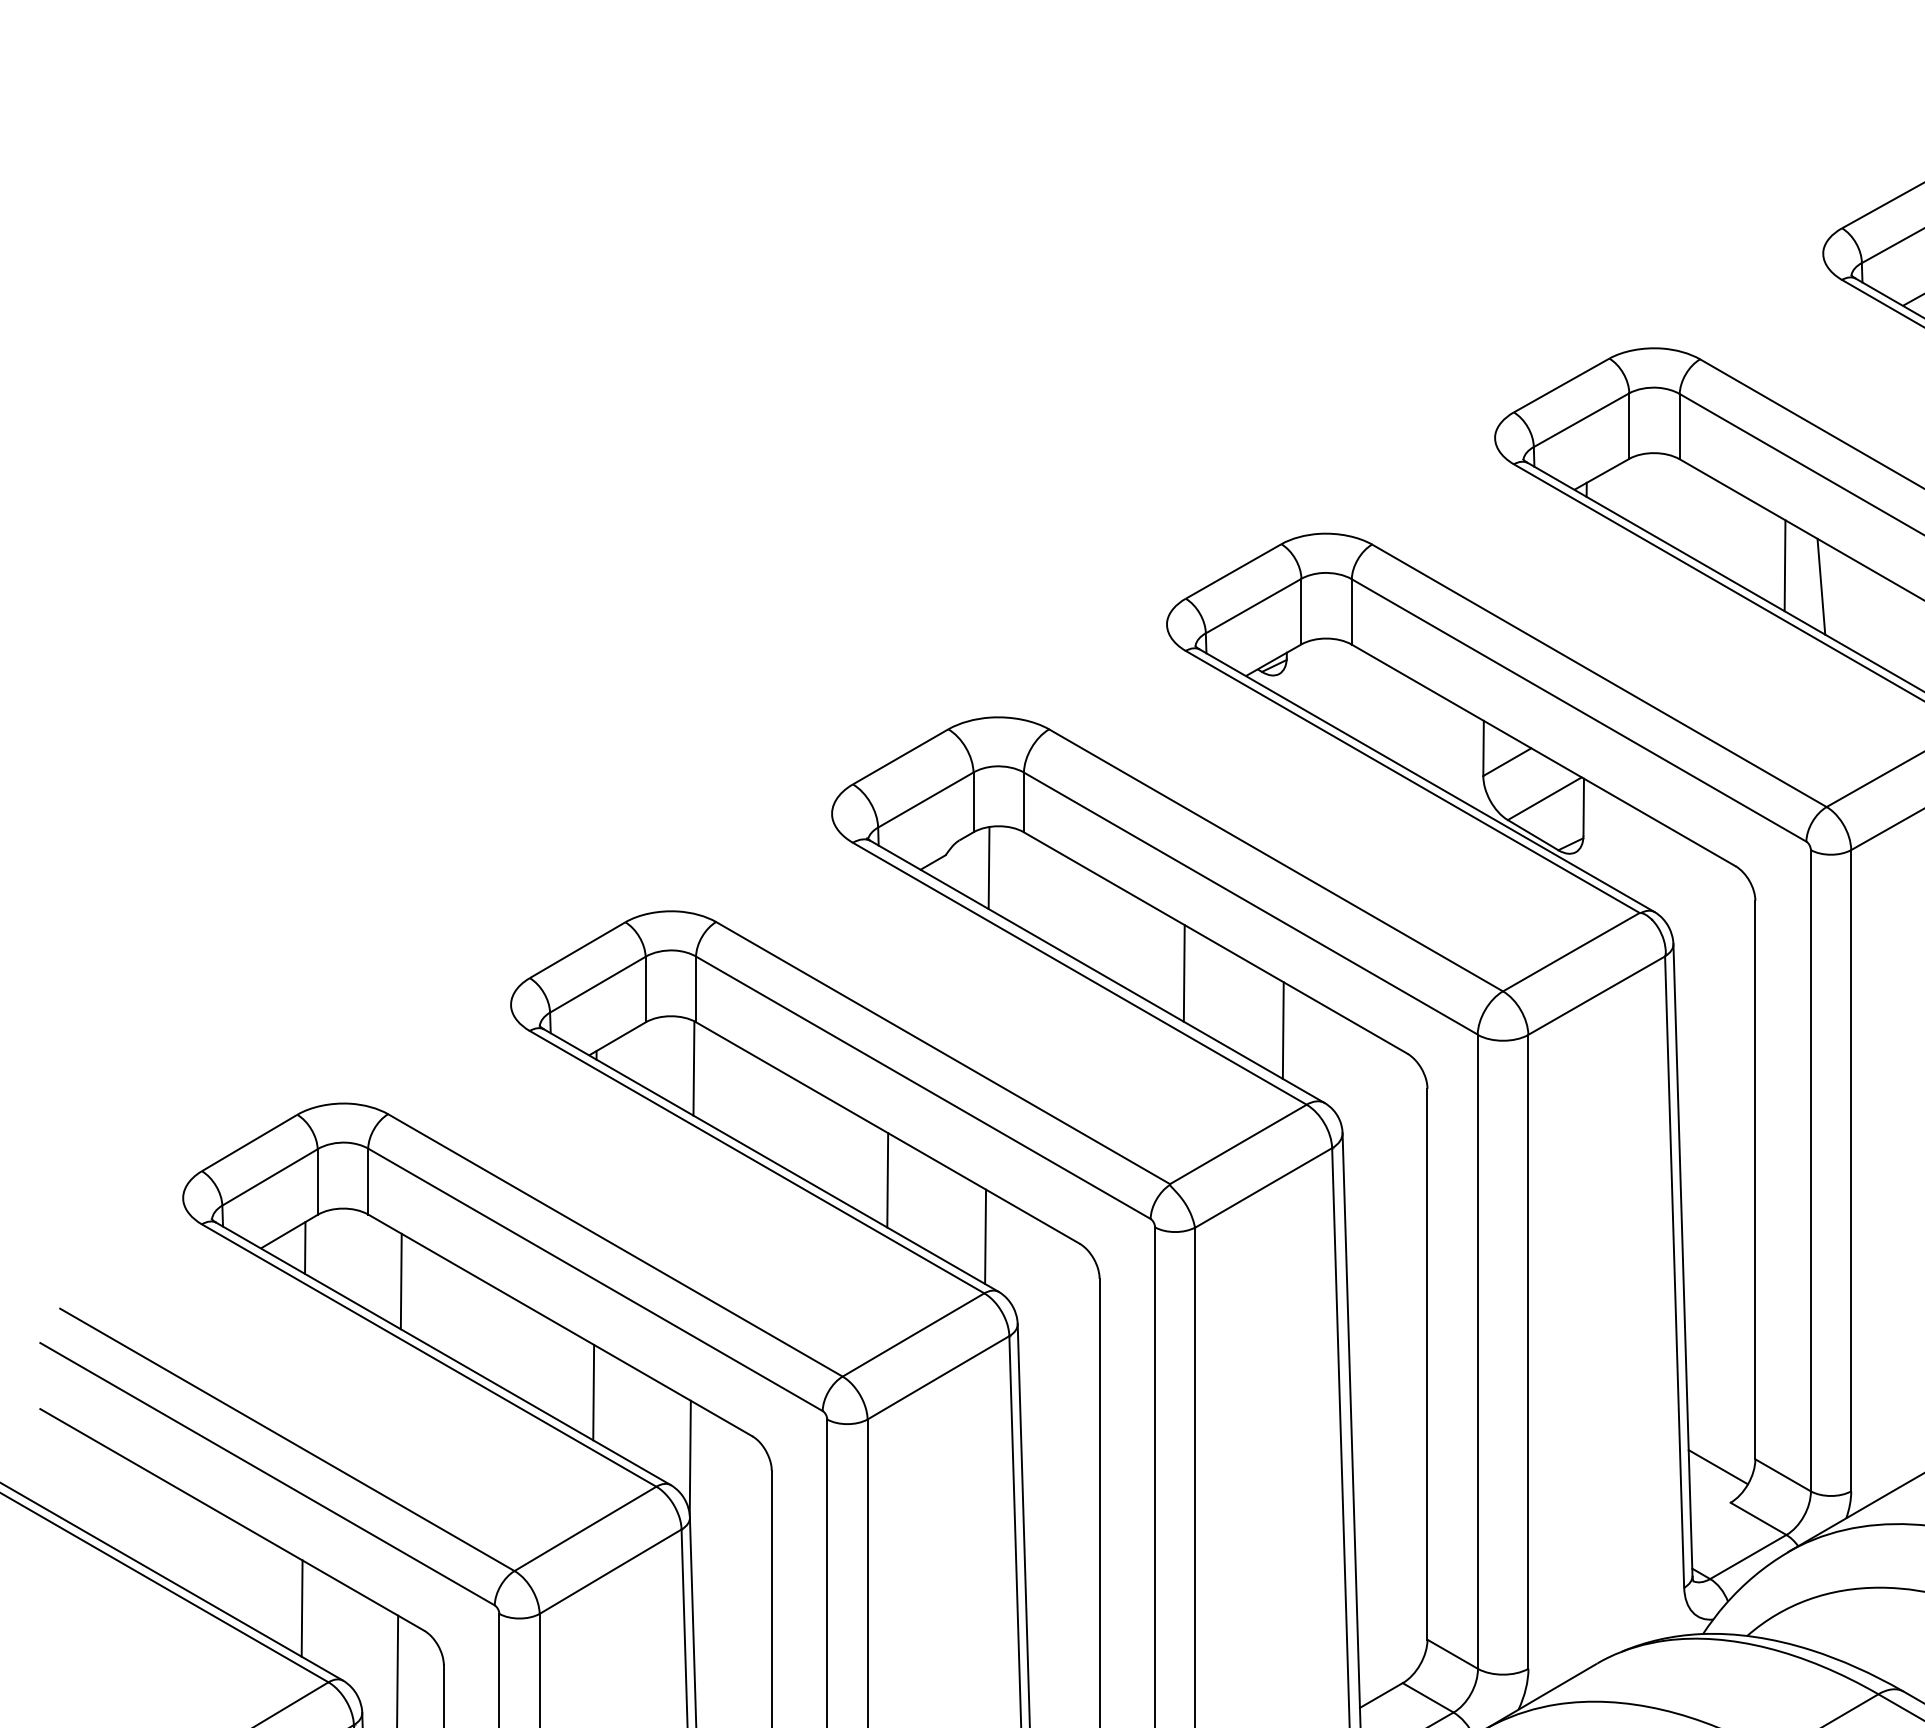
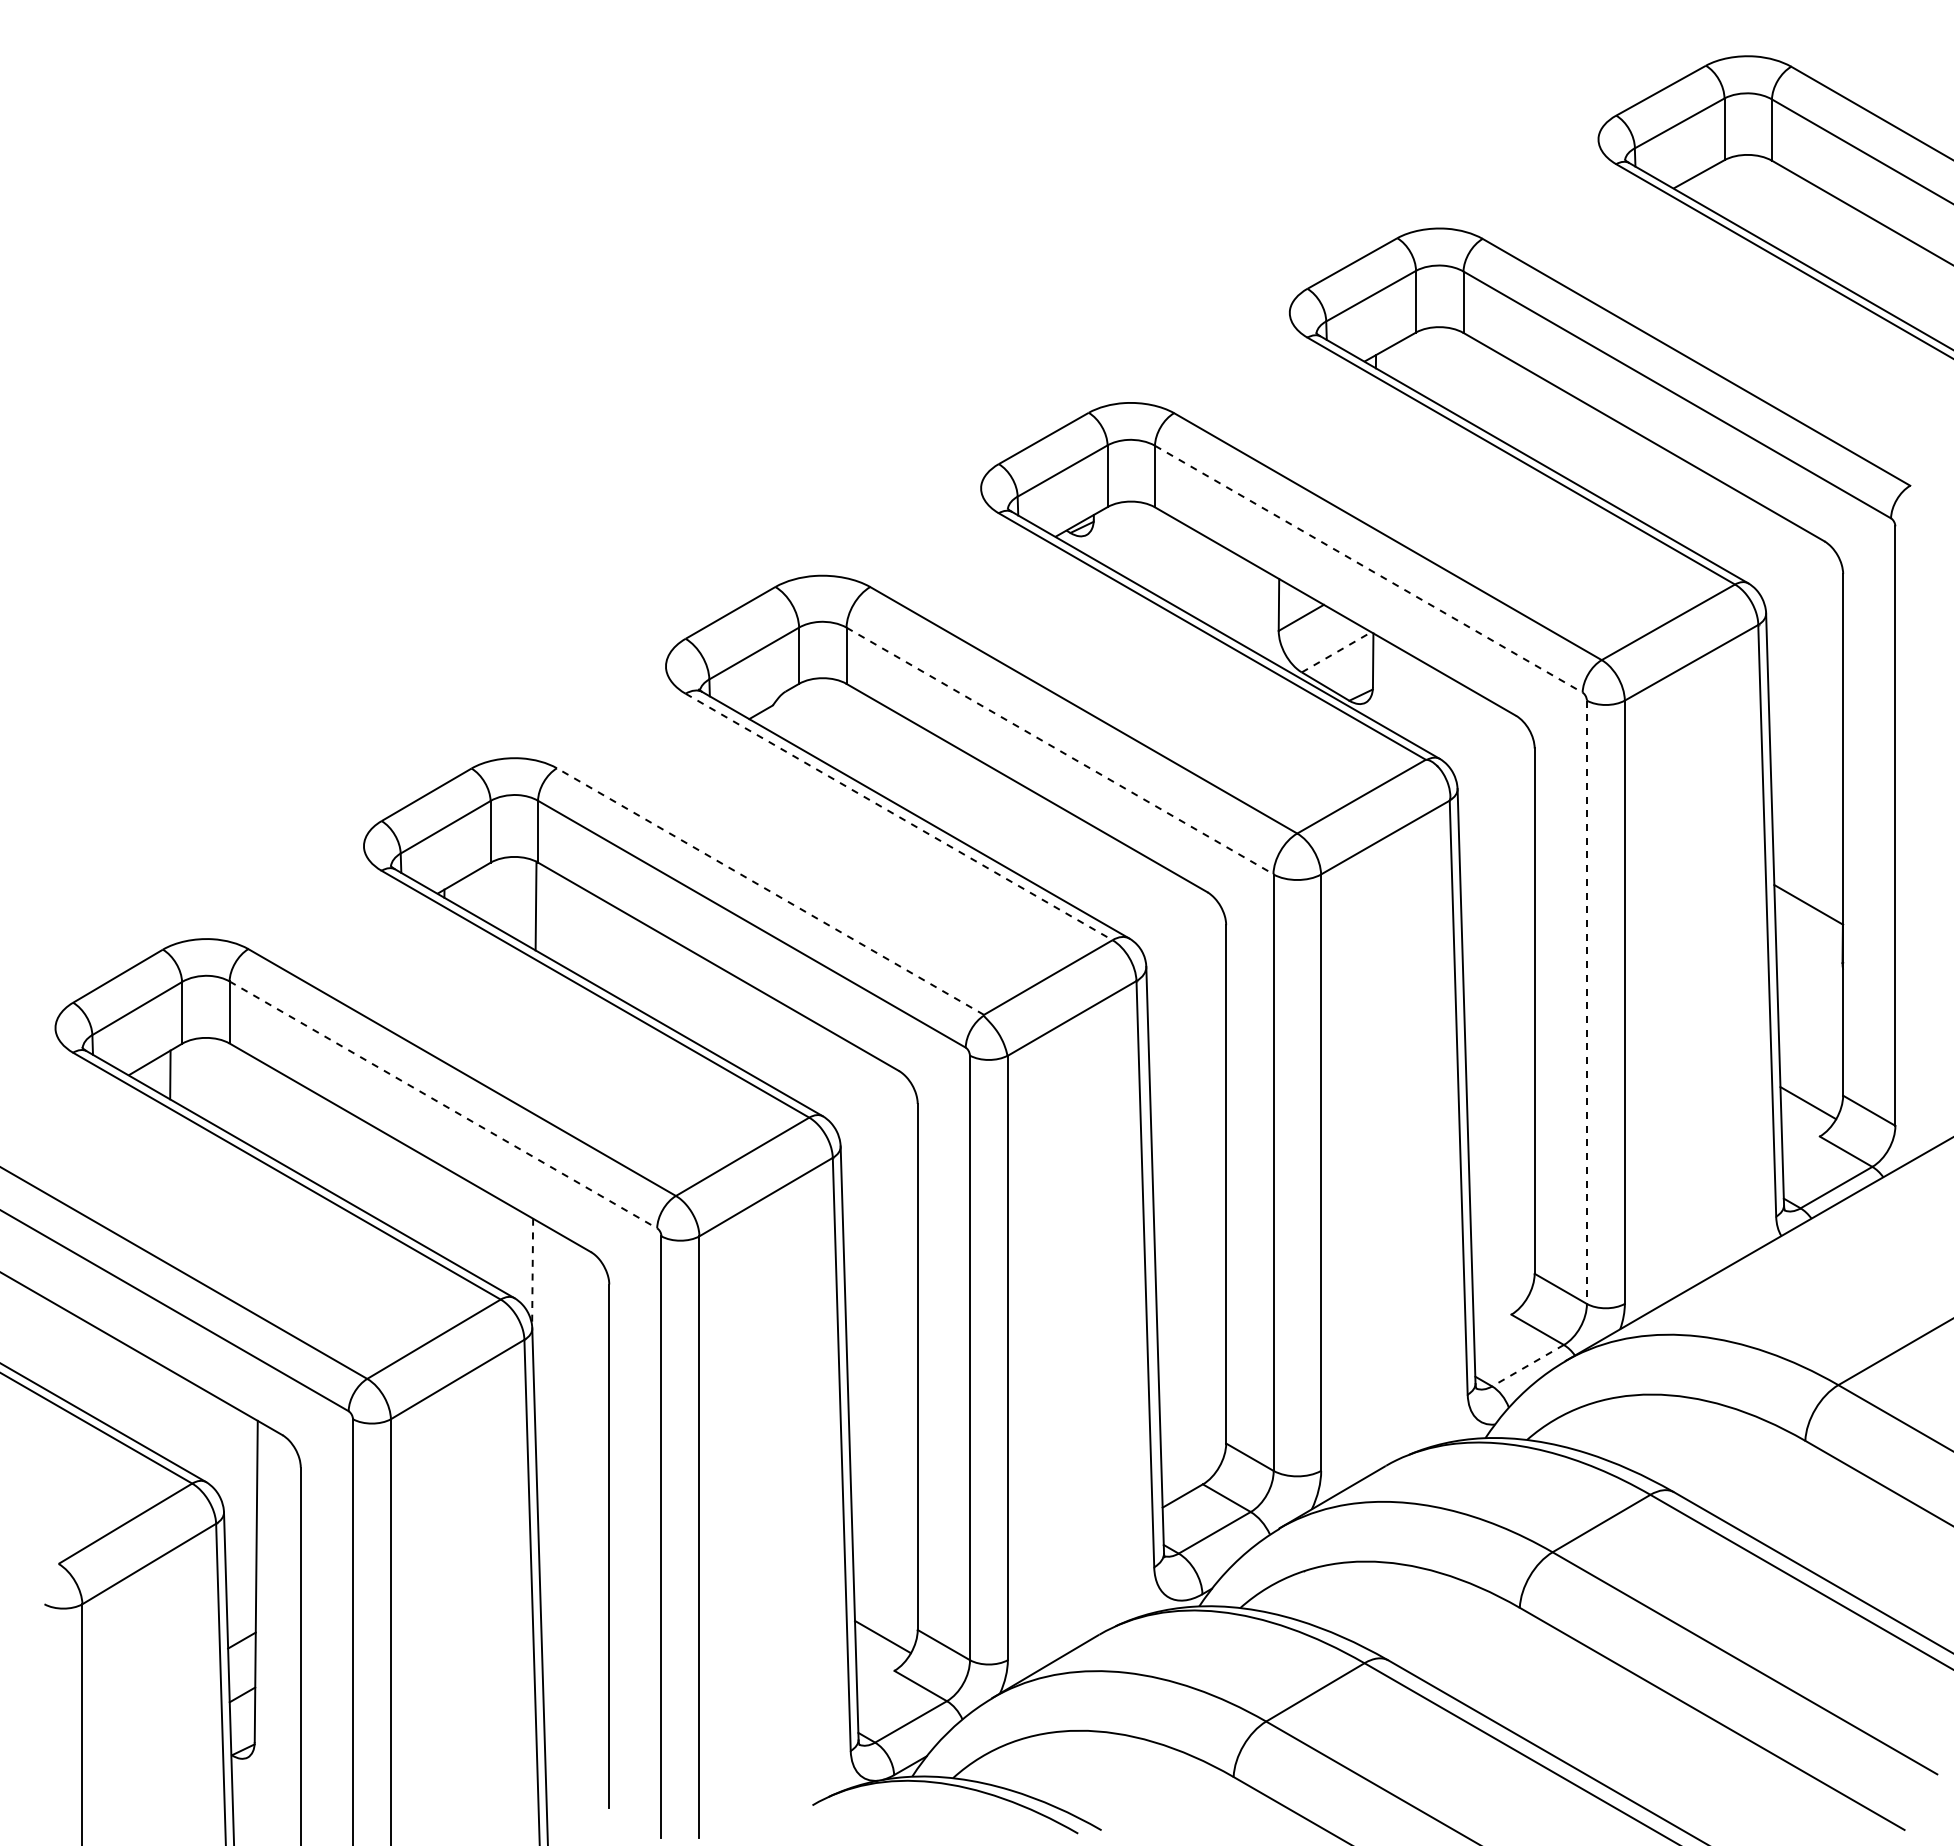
line: (1784, 565) -> (1562, 432), removed
line: (1821, 586) -> (1596, 452), removed
line: (1578, 710) -> (1368, 569), solid -> dashed
line: (1544, 798) -> (1336, 652), solid -> dashed
line: (988, 868) -> (813, 717), removed
line: (1251, 904) -> (1060, 751), solid -> dashed
line: (1183, 973) -> (996, 816), removed
line: (1080, 974) -> (899, 817), solid -> dashed
line: (1283, 1030) -> (1090, 870), removed
line: (943, 1052) -> (770, 891), solid -> dashed
line: (1810, 1170) -> (1586, 1002), solid -> dashed
line: (886, 1179) -> (717, 1010), removed
line: (984, 1236) -> (809, 1064), removed
line: (595, 1279) -> (443, 1104), solid -> dashed
line: (401, 1281) -> (260, 1106), removed
line: (593, 1392) -> (441, 1210), removed
line: (690, 1457) -> (532, 1272), solid -> dashed
line: (1717, 1467) -> (1499, 1281), removed
line: (1747, 1556) -> (1527, 1365), solid -> dashed
line: (302, 1607) -> (167, 1413), removed

